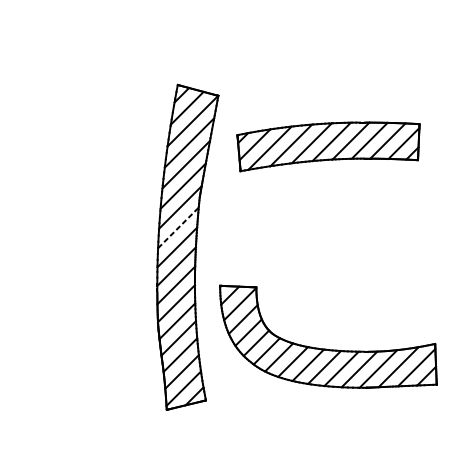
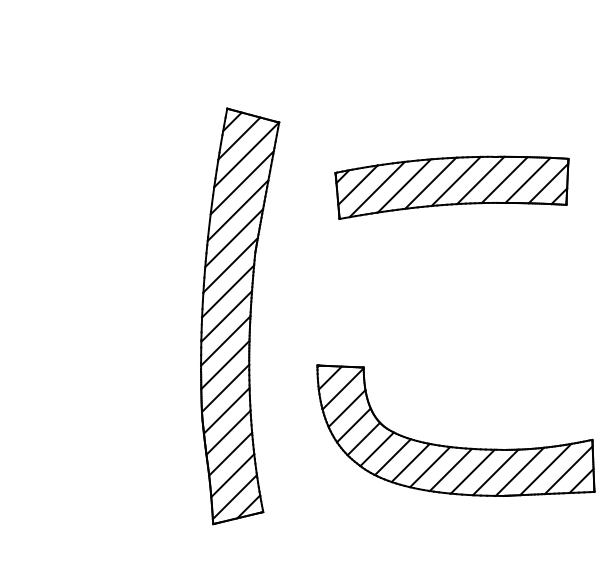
part: (328, 146) -> (451, 187), moved
line: (178, 227) -> (228, 291), dashed -> solid
part: (328, 349) -> (455, 446), moved

